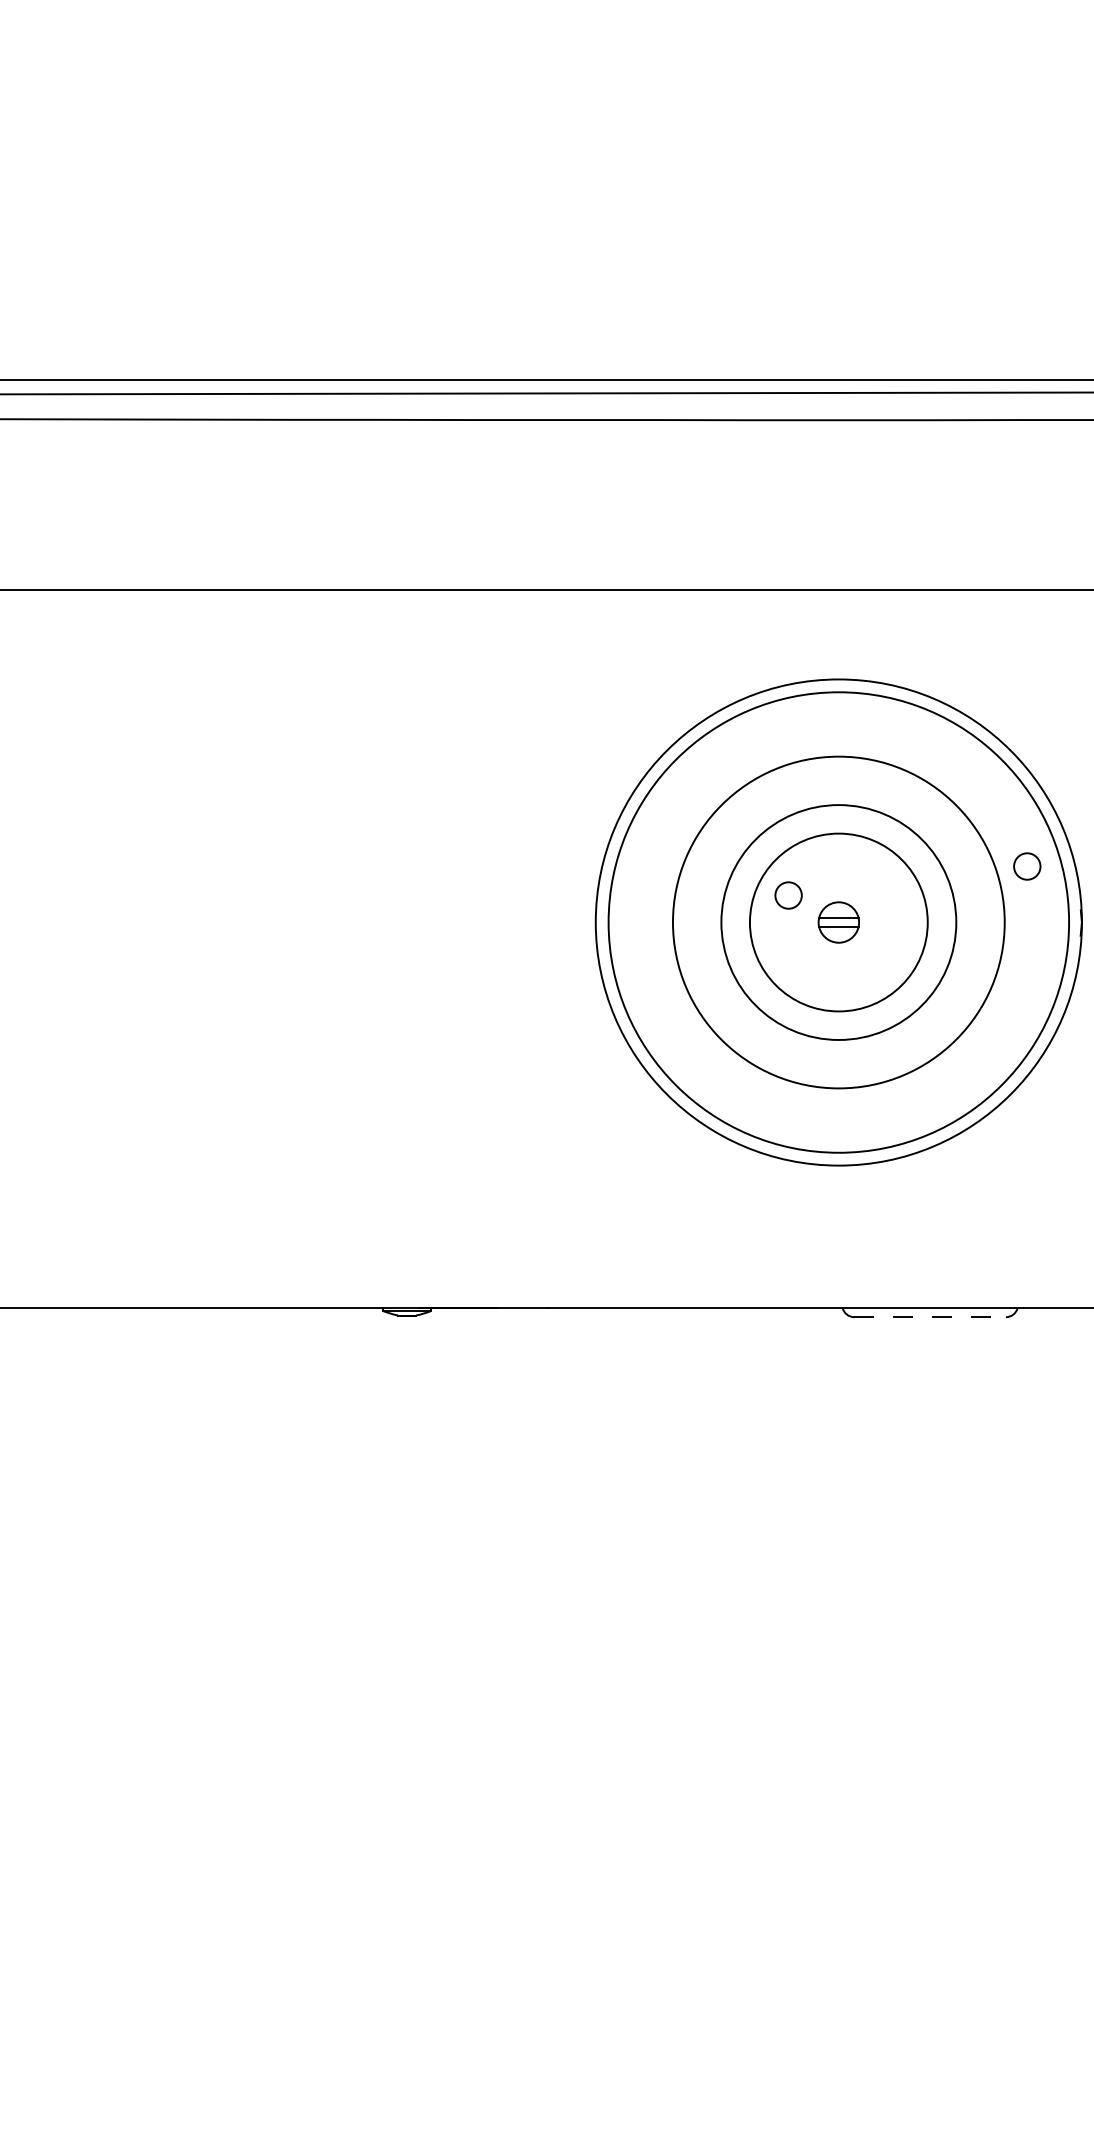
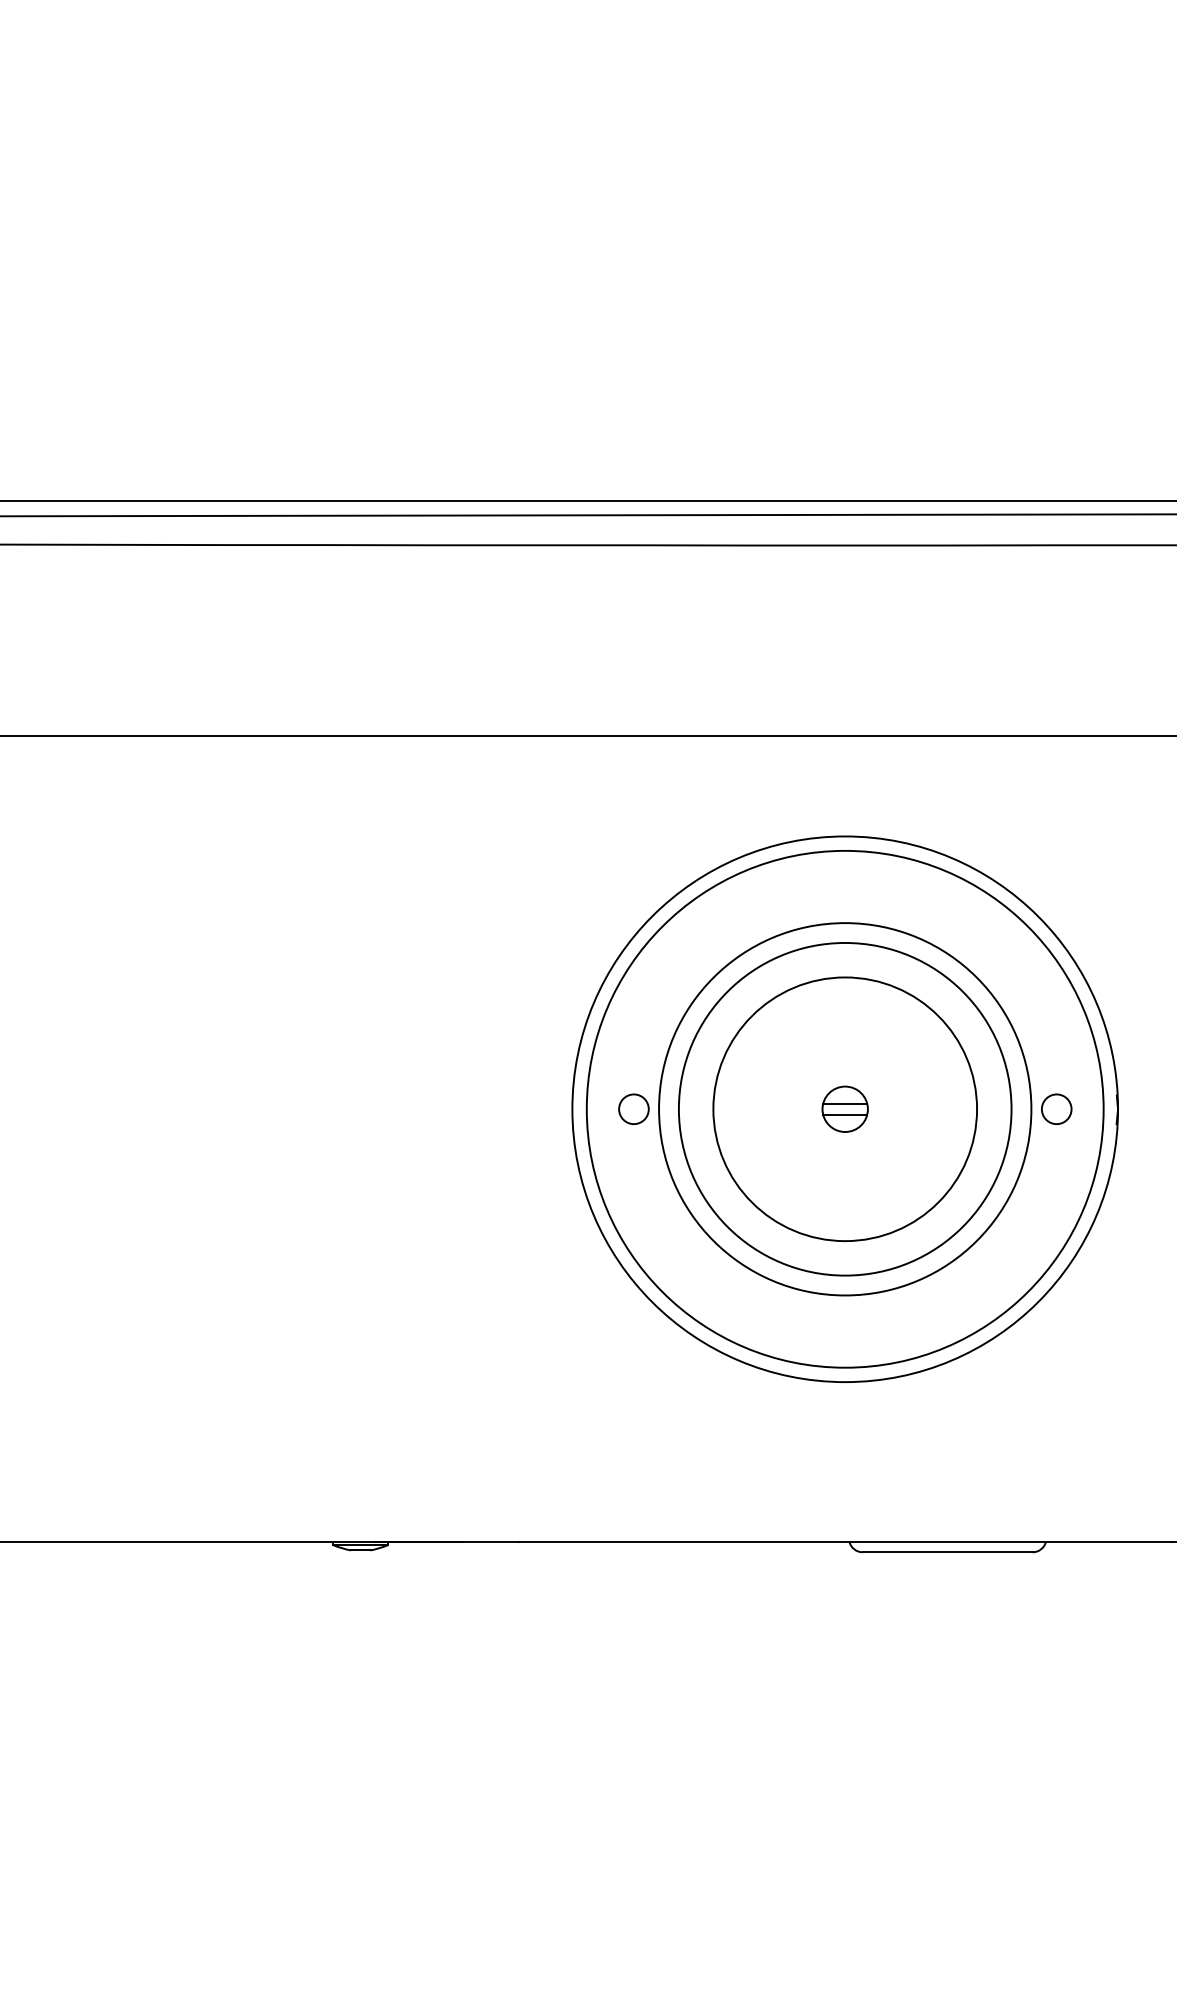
circle: (1027, 866) -> (1056, 1109), moved
circle: (788, 895) -> (633, 1109), moved
circle: (838, 922) -> (844, 1109), size x1.67
line: (930, 1317) -> (948, 1552), dashed -> solid

